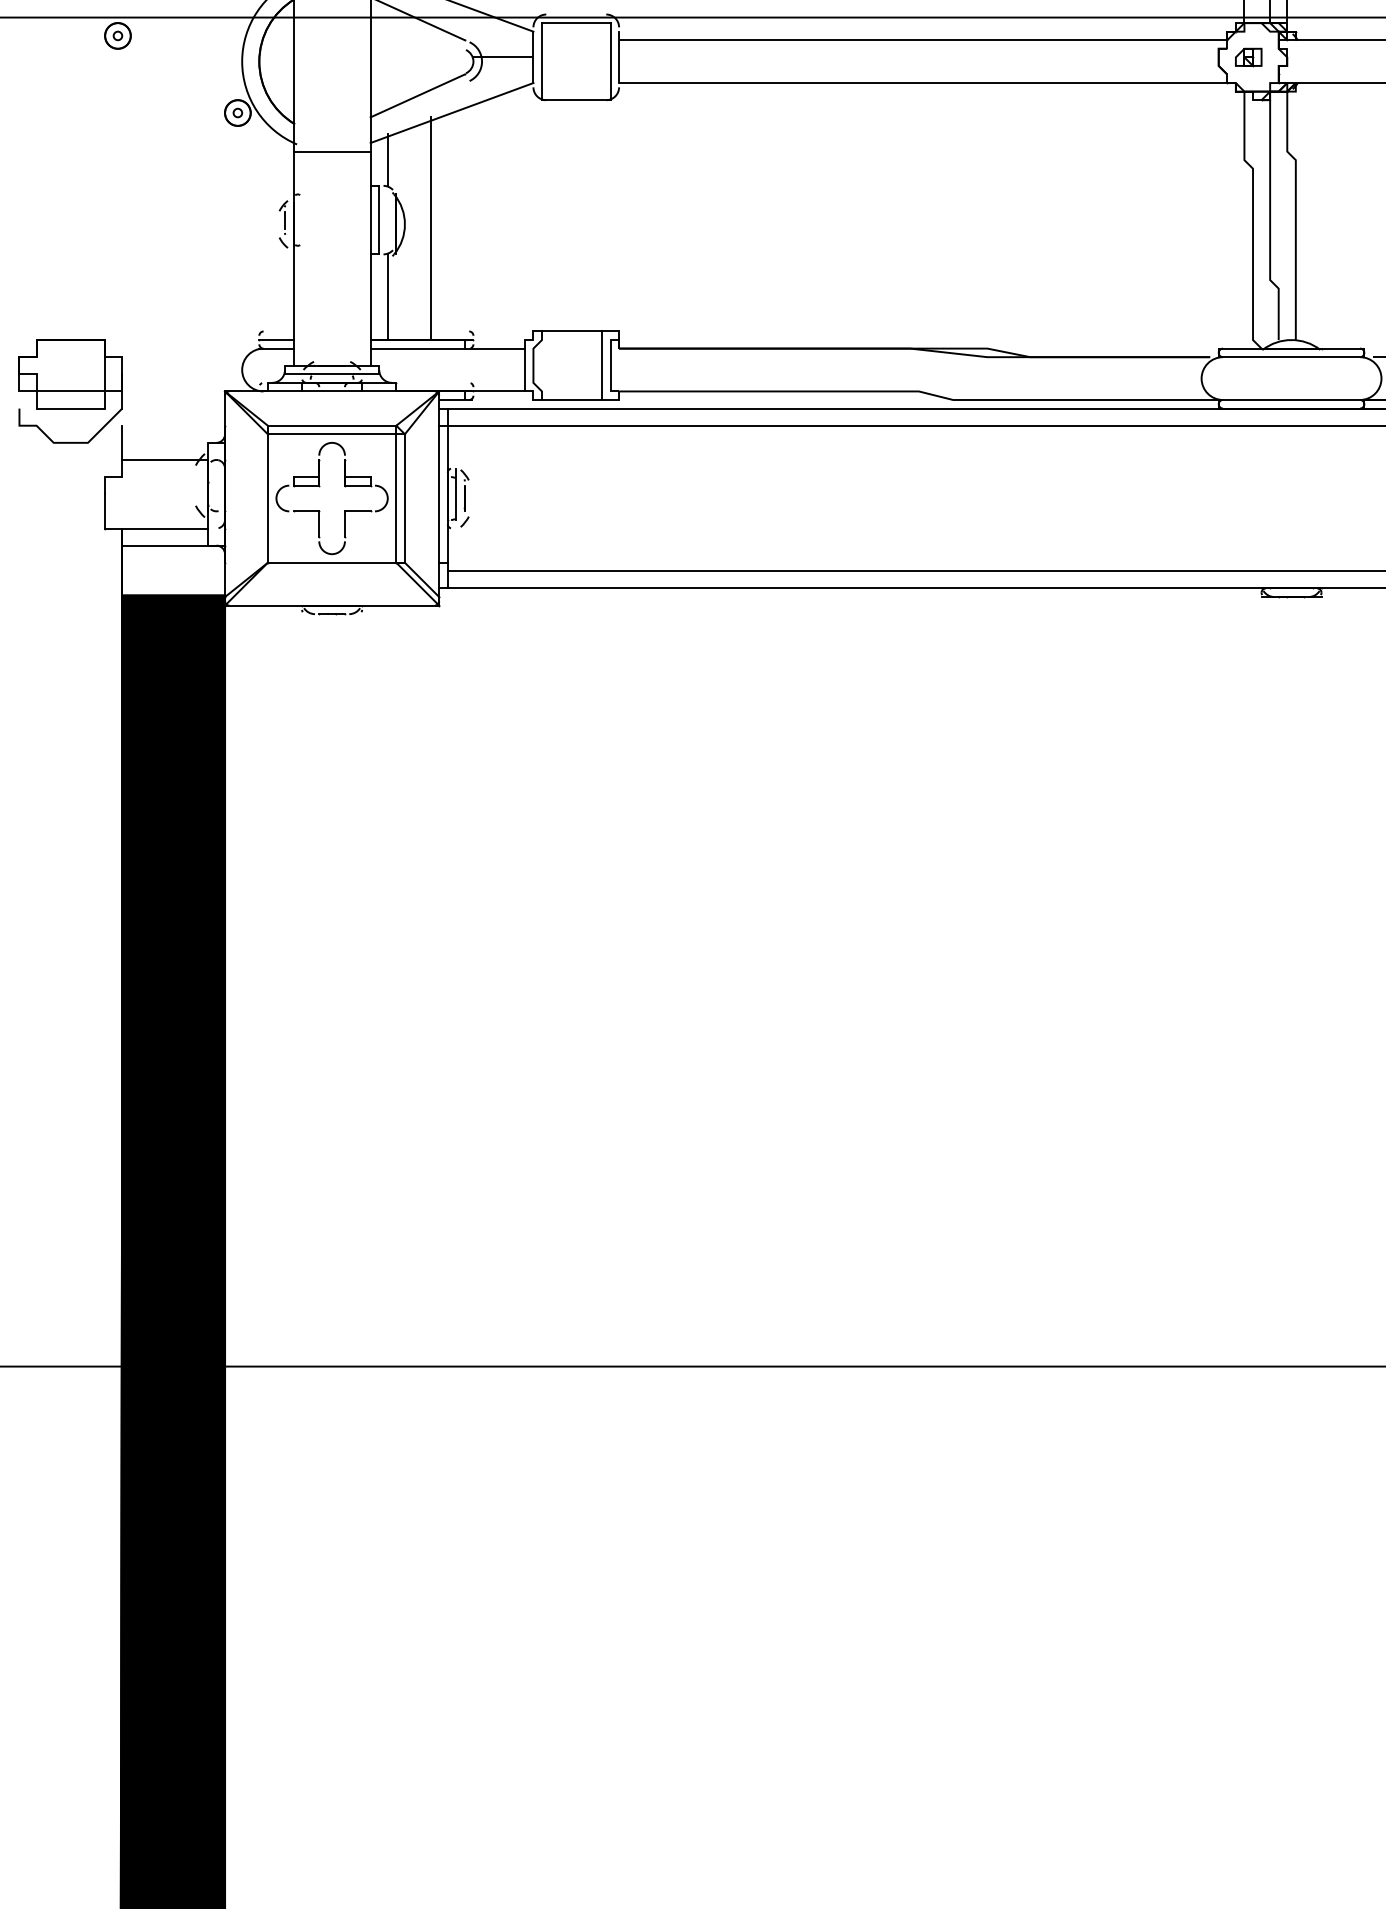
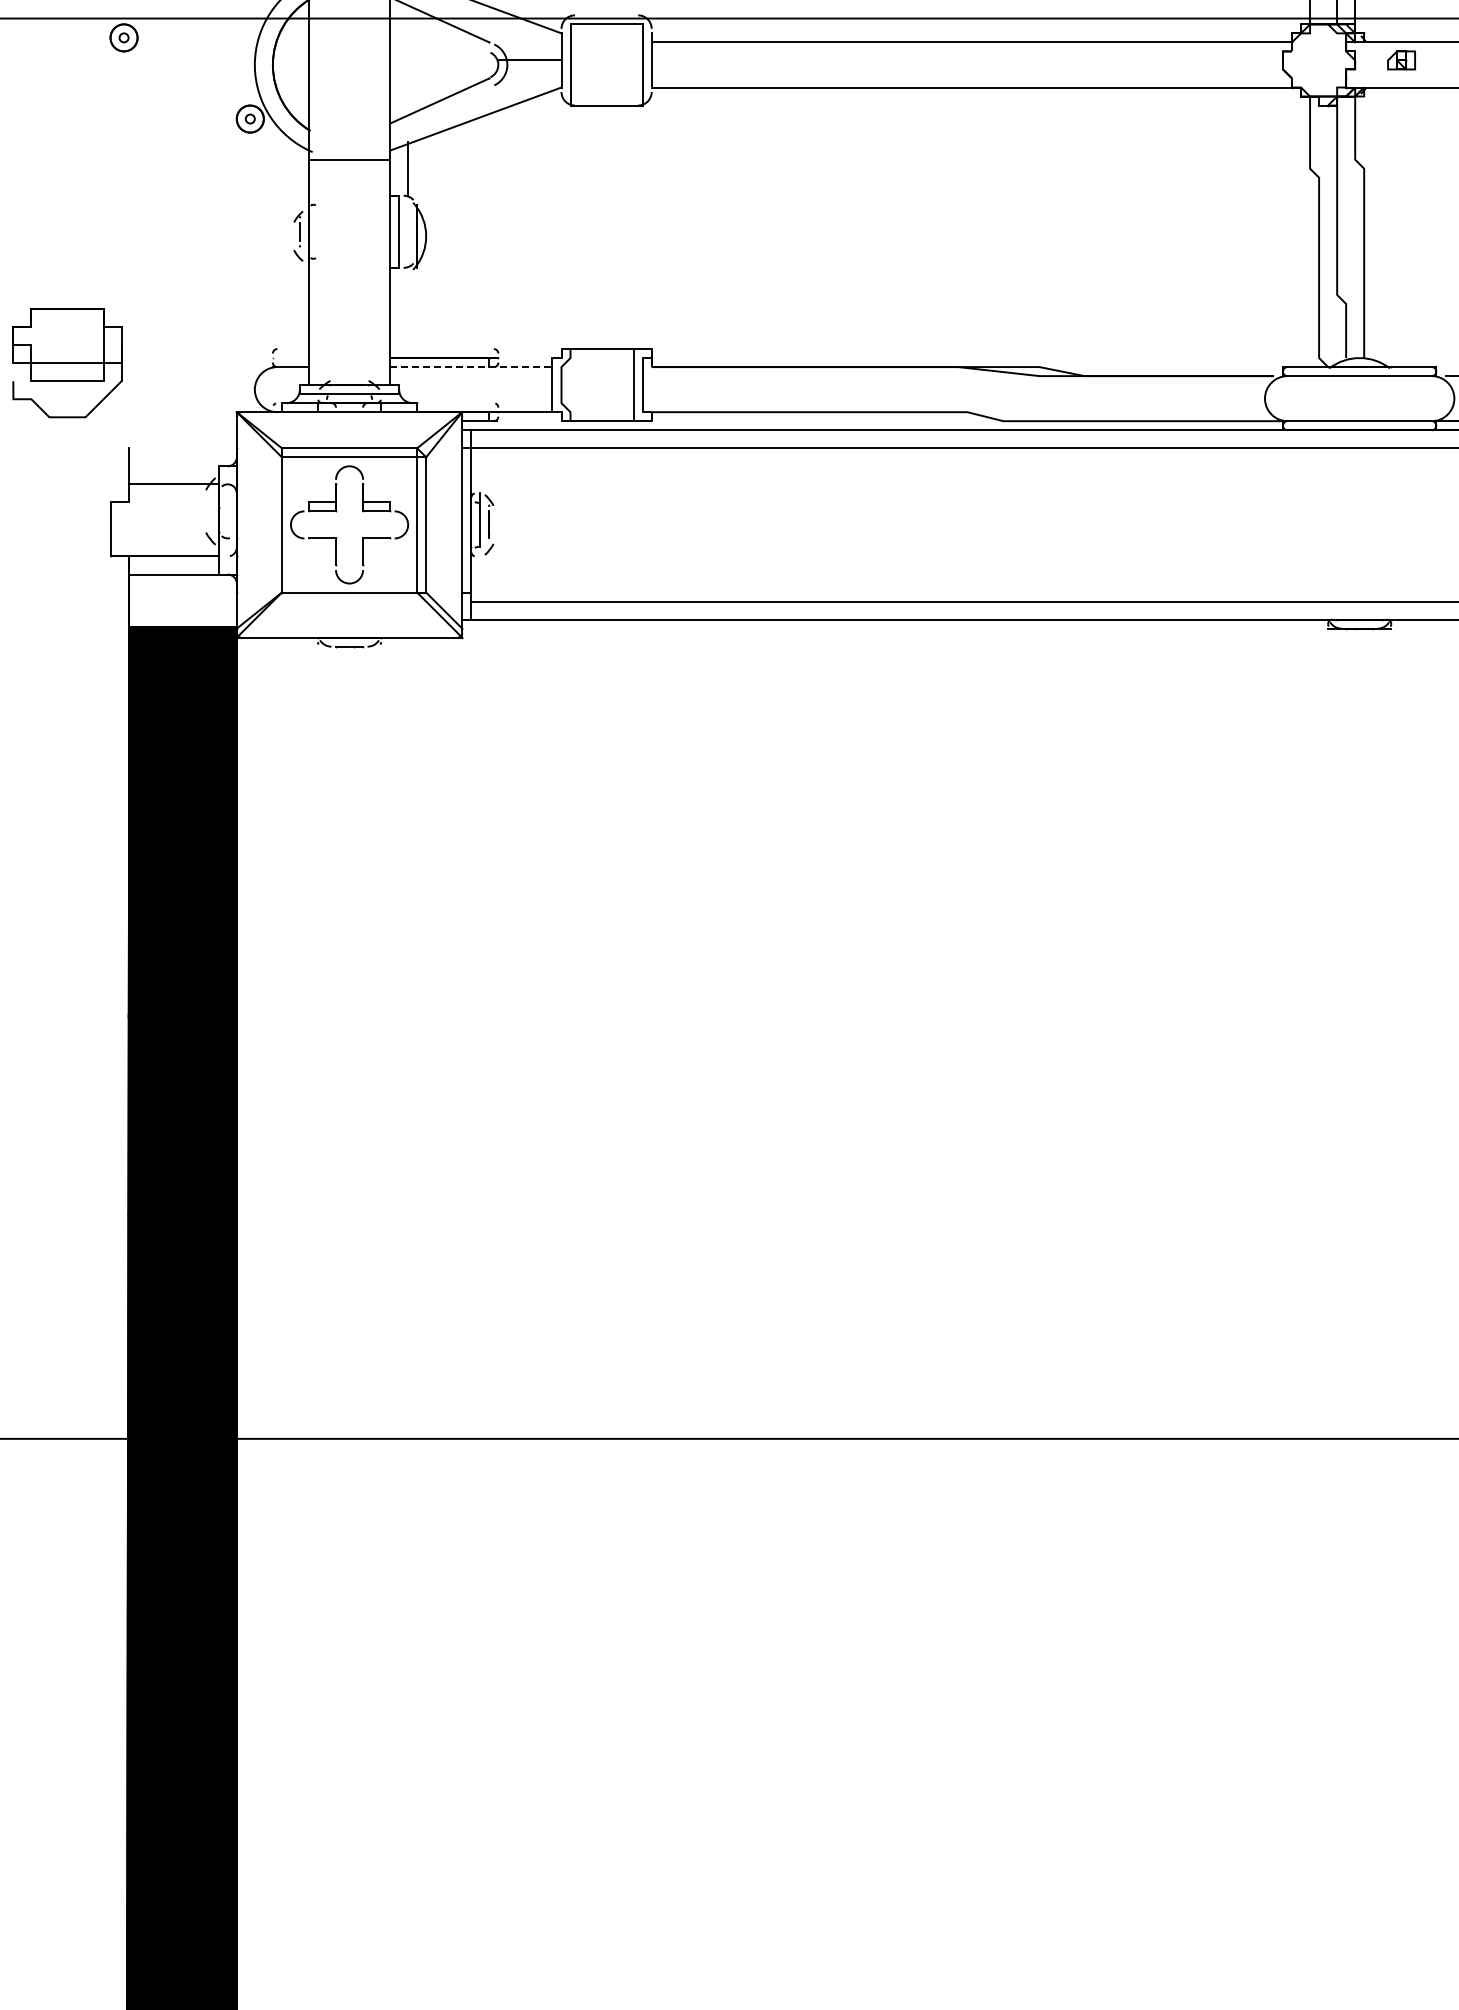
part: (1248, 57) -> (1401, 60), moved
line: (430, 228) -> (453, 240), removed
line: (388, 296) -> (408, 312), removed
line: (276, 340) -> (290, 358), removed
line: (447, 349) -> (471, 367), solid -> dashed
part: (70, 391) -> (67, 363), moved

